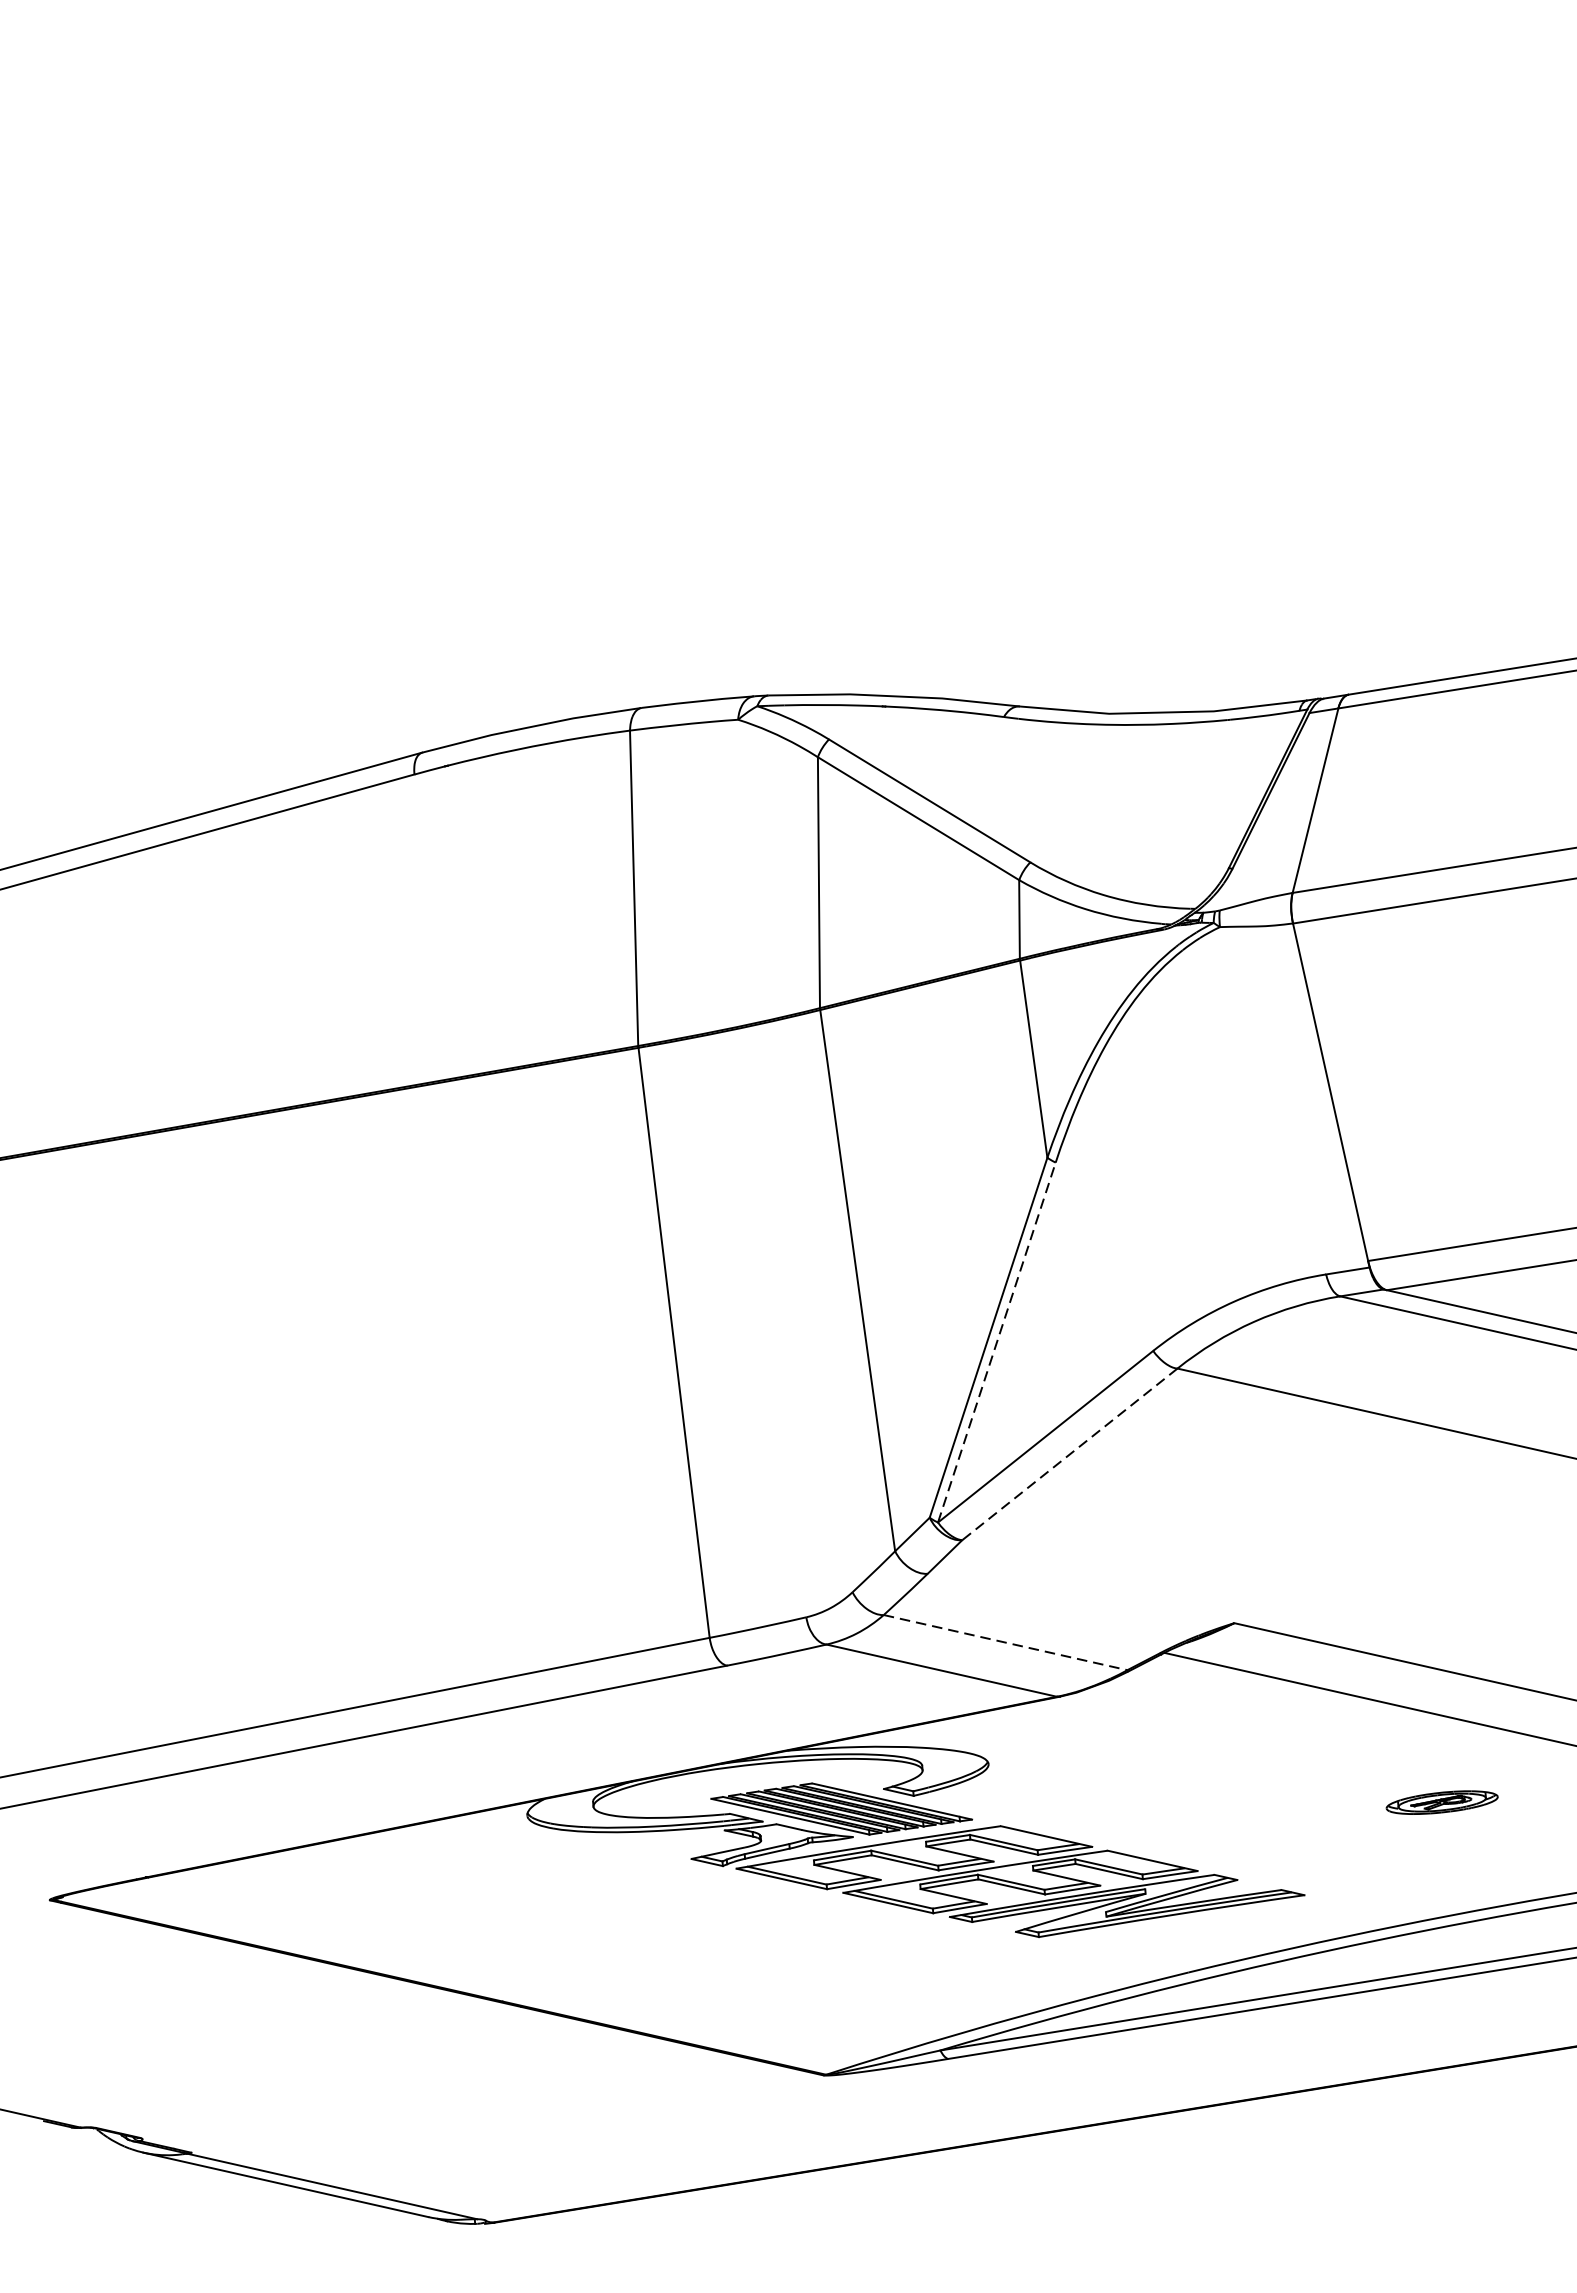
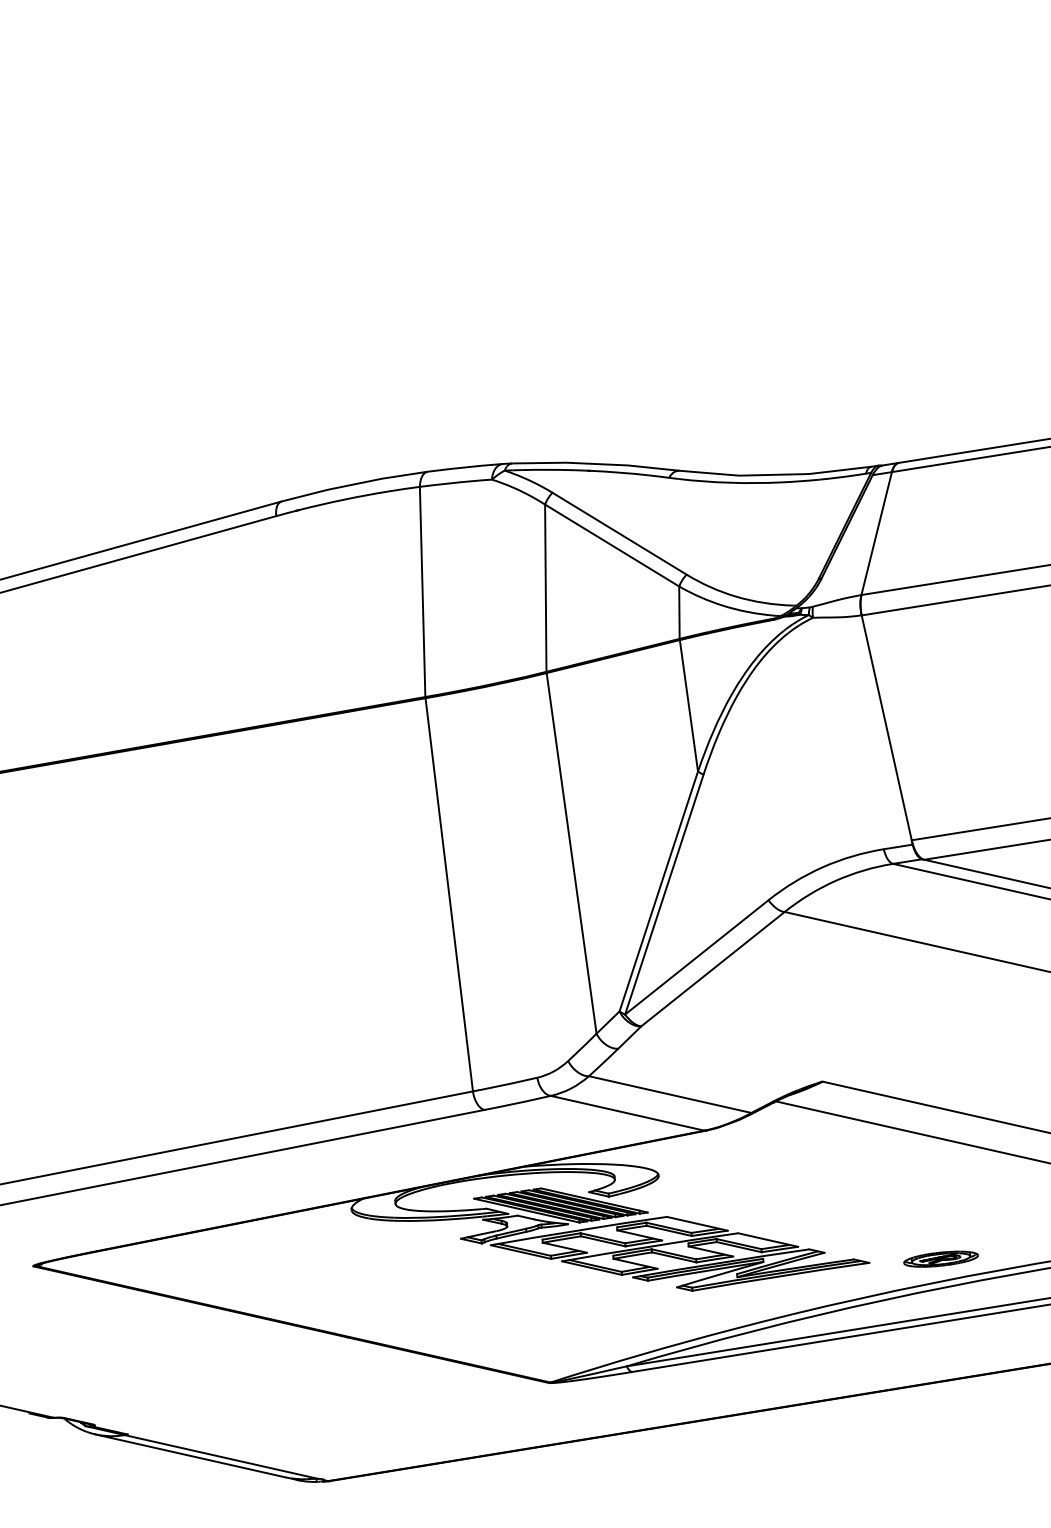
line: (997, 1342) -> (664, 894), dashed -> solid
line: (1069, 1454) -> (712, 969), dashed -> solid
line: (1006, 1642) -> (670, 1094), dashed -> solid
part: (1441, 1801) -> (940, 1258), moved

